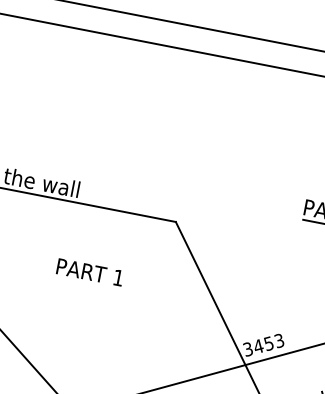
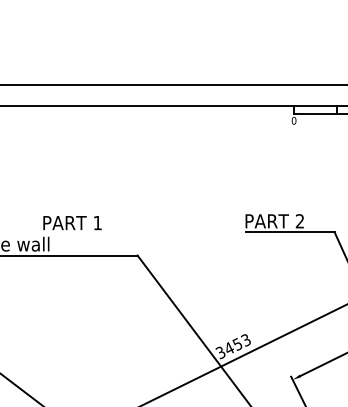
text: (90, 272) -> (72, 223), moved

